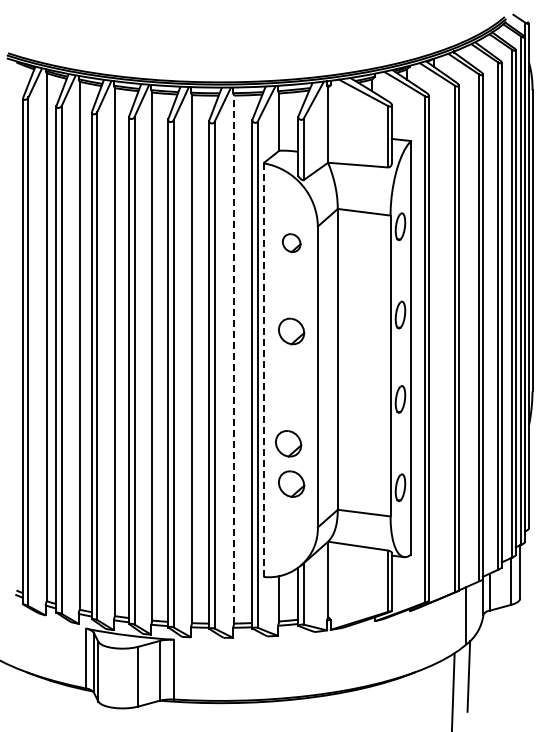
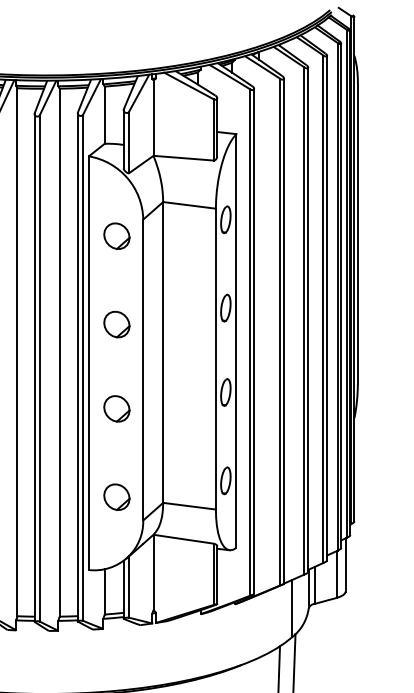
part: (291, 242) -> (116, 235), size x1.43
line: (234, 359) -> (59, 352), dashed -> solid
line: (263, 370) -> (88, 363), dashed -> solid
part: (288, 443) -> (116, 408), moved
part: (291, 483) -> (116, 496), moved

